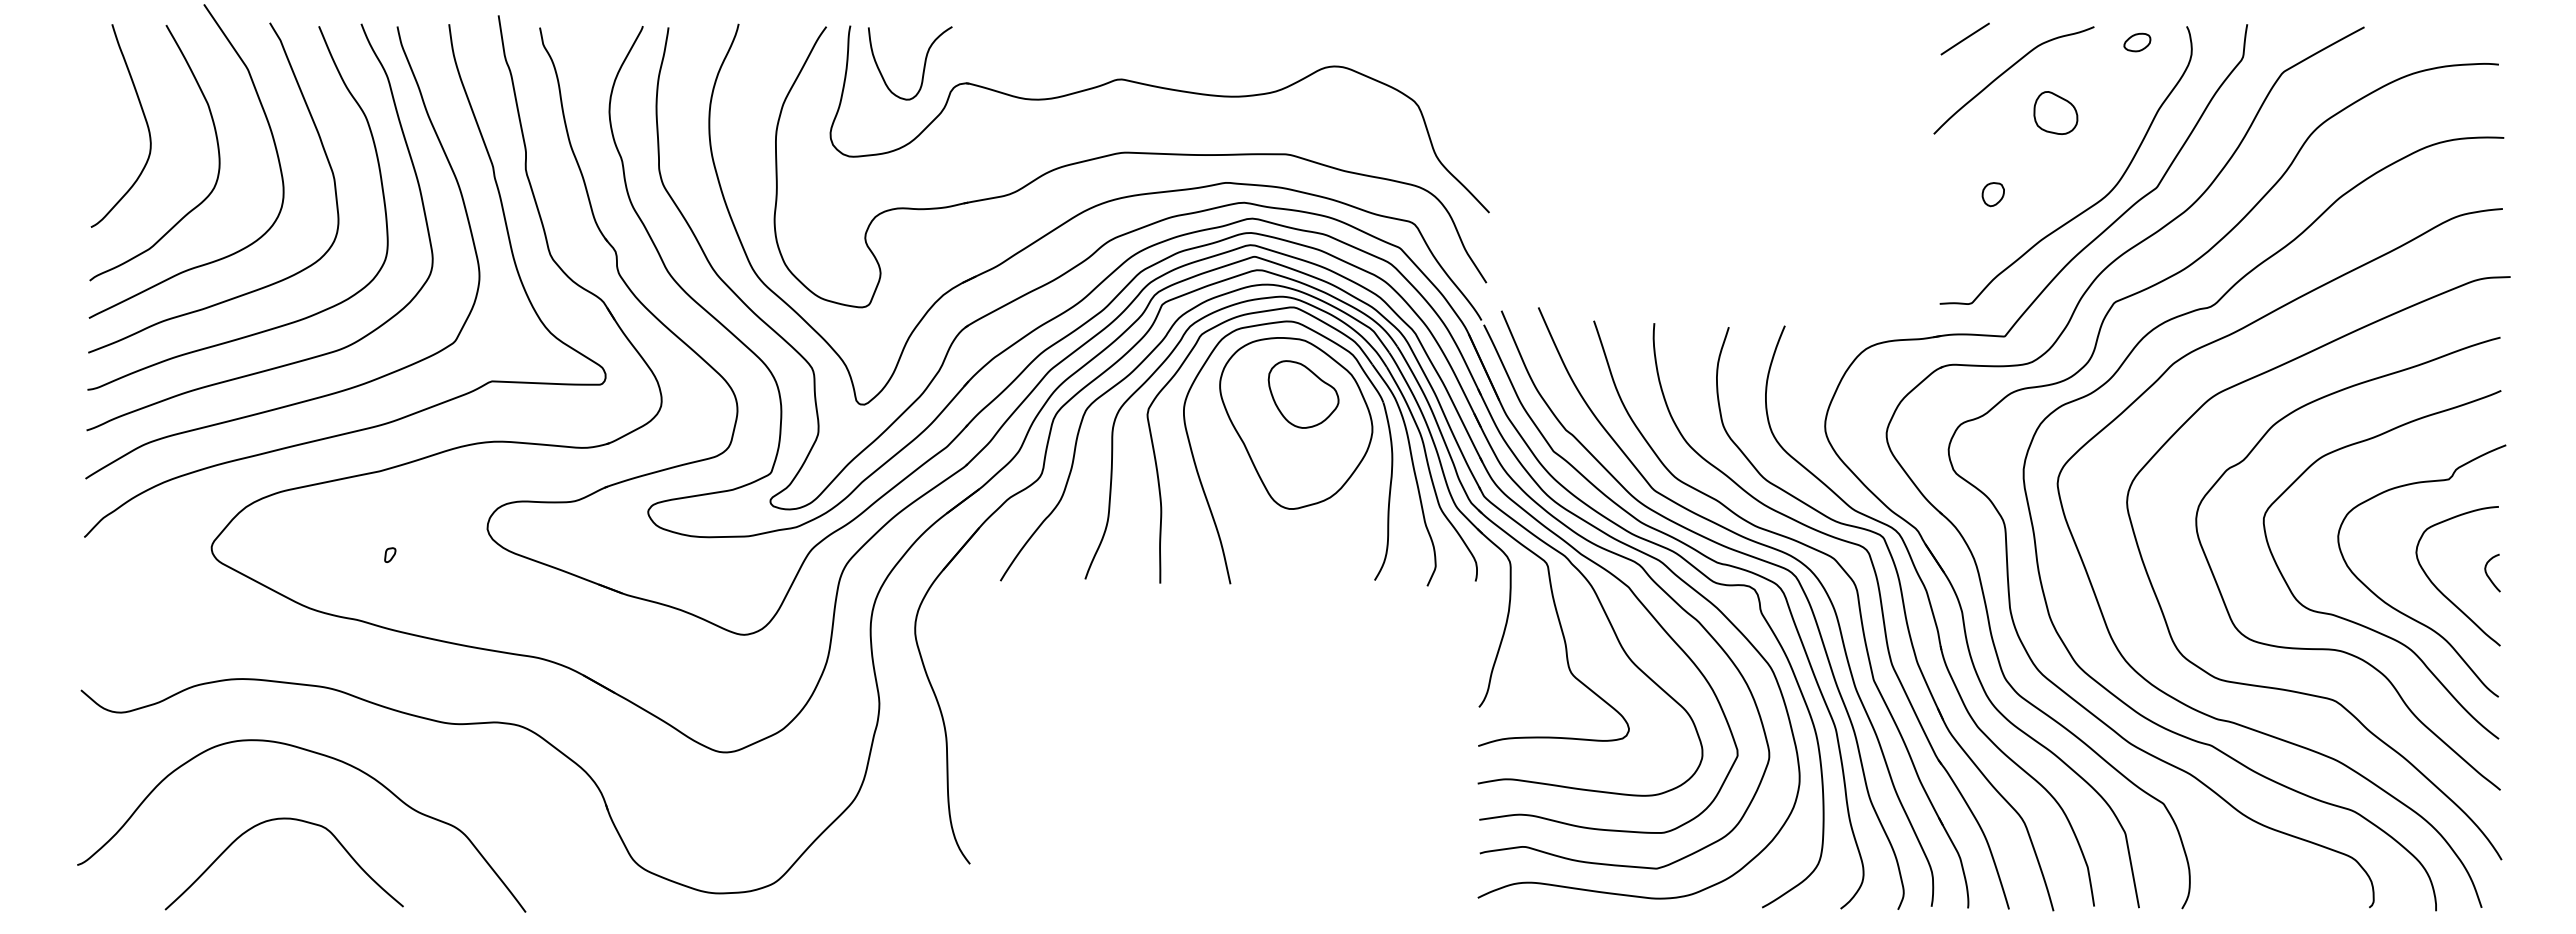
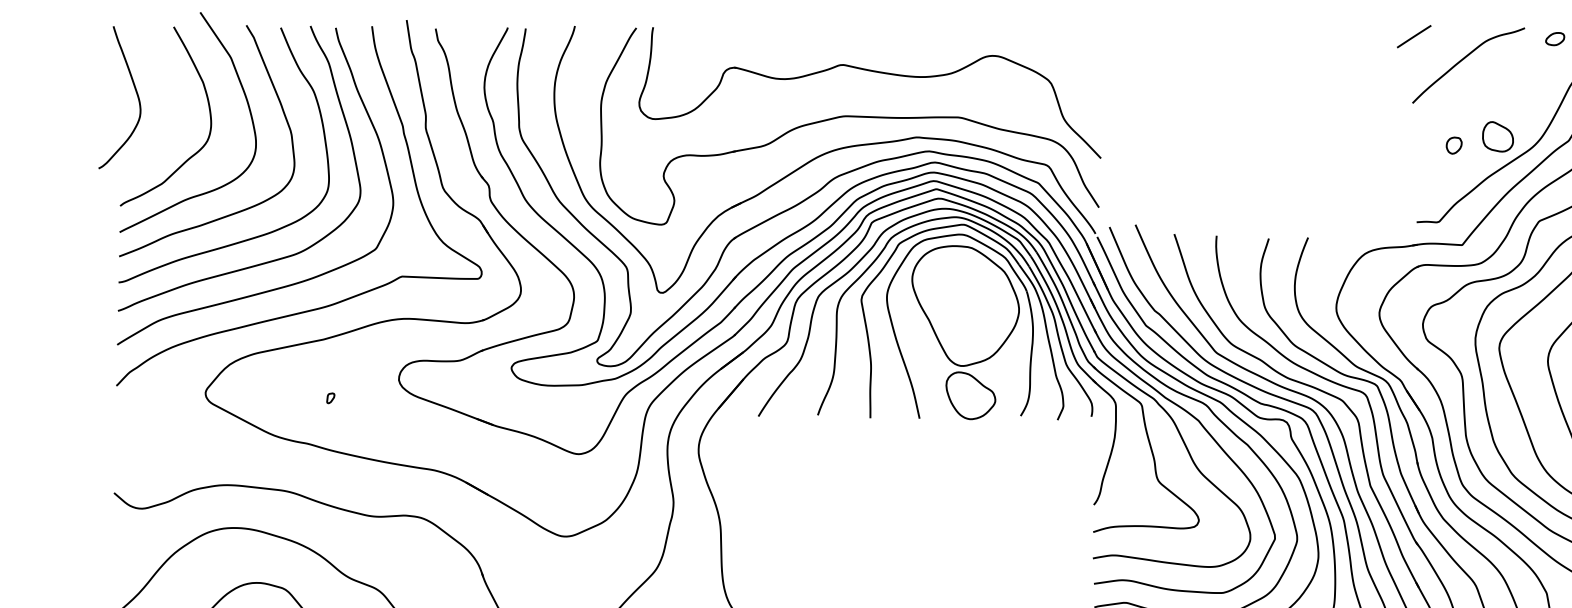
line: (1964, 38) -> (1413, 36), moved
curve: (923, 65) -> (704, 55), removed
part: (2055, 112) -> (1497, 136), moved
curve: (143, 116) -> (135, 90), moved
part: (1303, 394) -> (970, 395), moved

